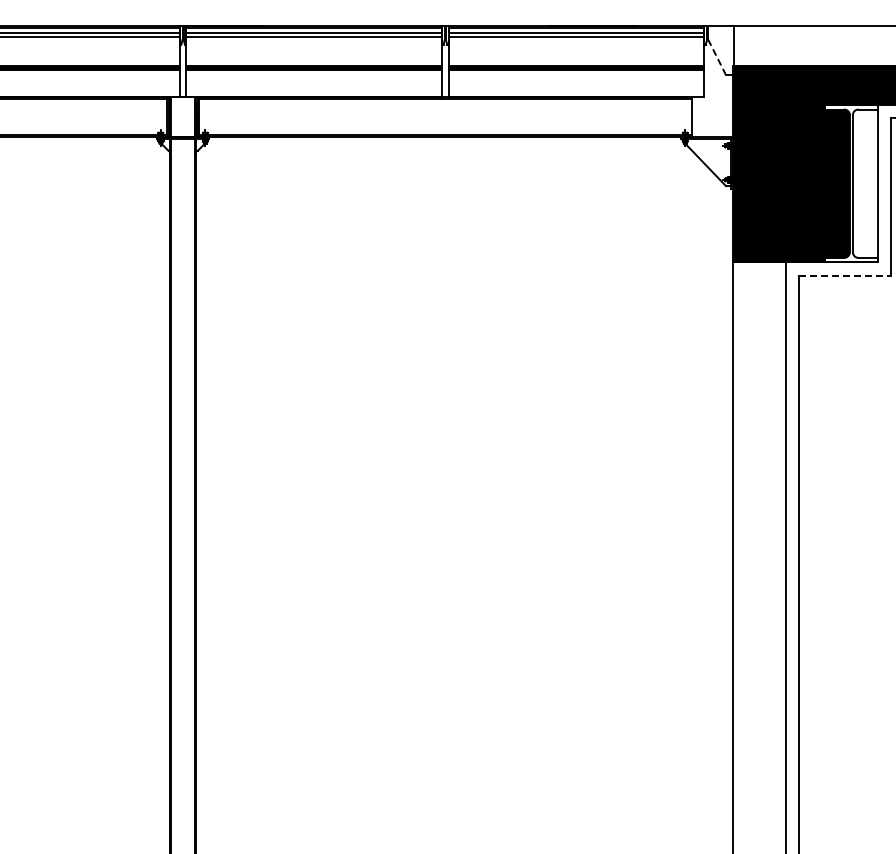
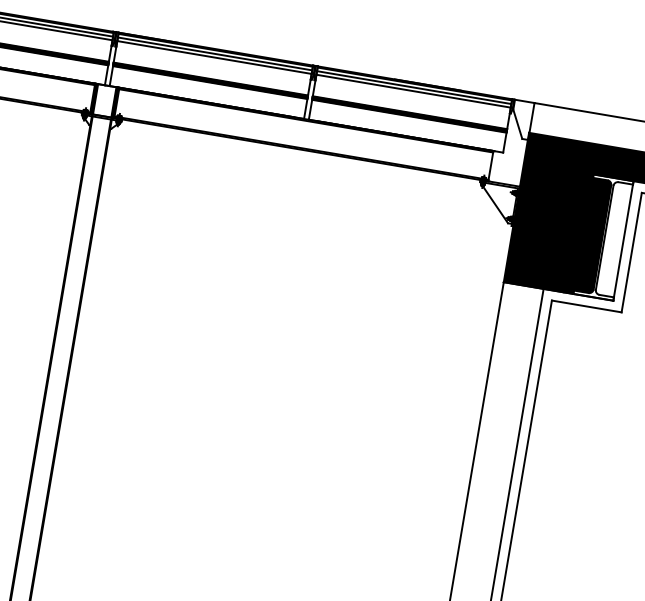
line: (717, 57) -> (518, 124), dashed -> solid
line: (844, 275) -> (586, 306), dashed -> solid

